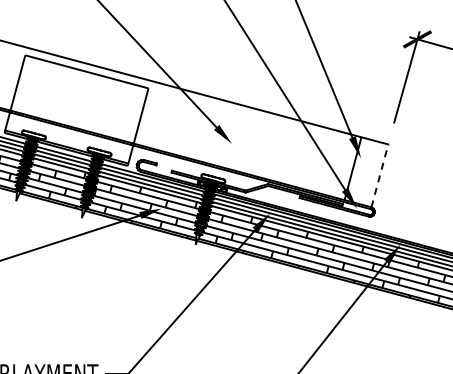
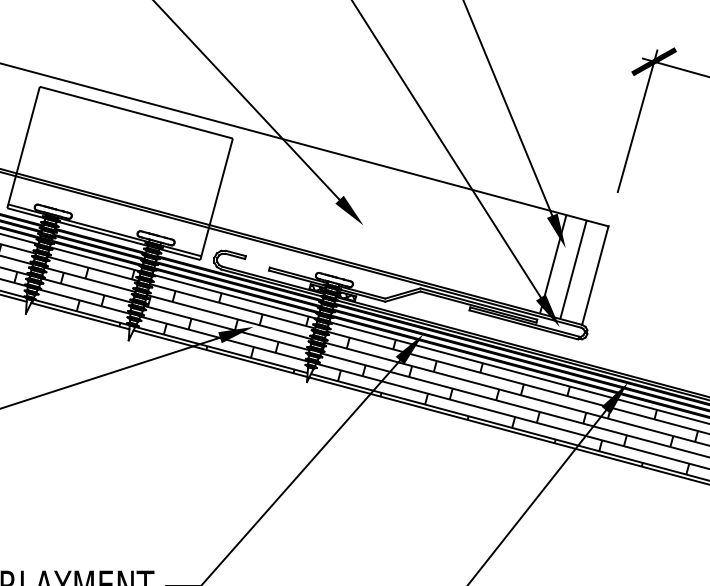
line: (365, 171) -> (572, 268), added
line: (379, 175) -> (594, 274), dashed -> solid

